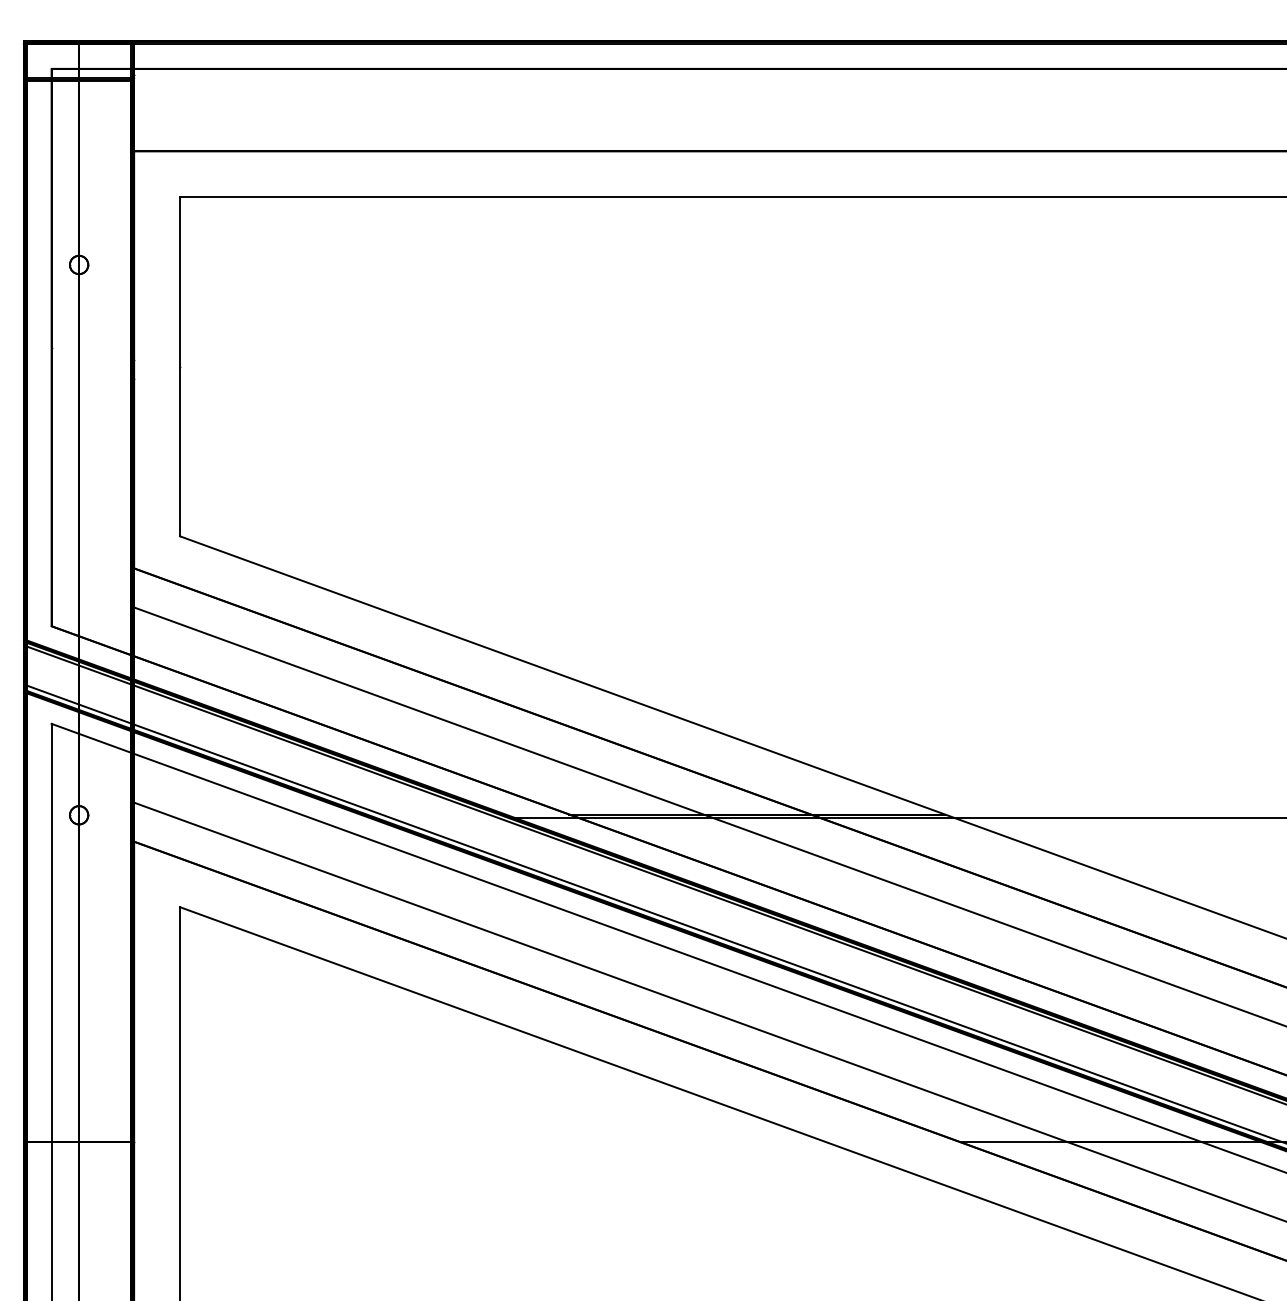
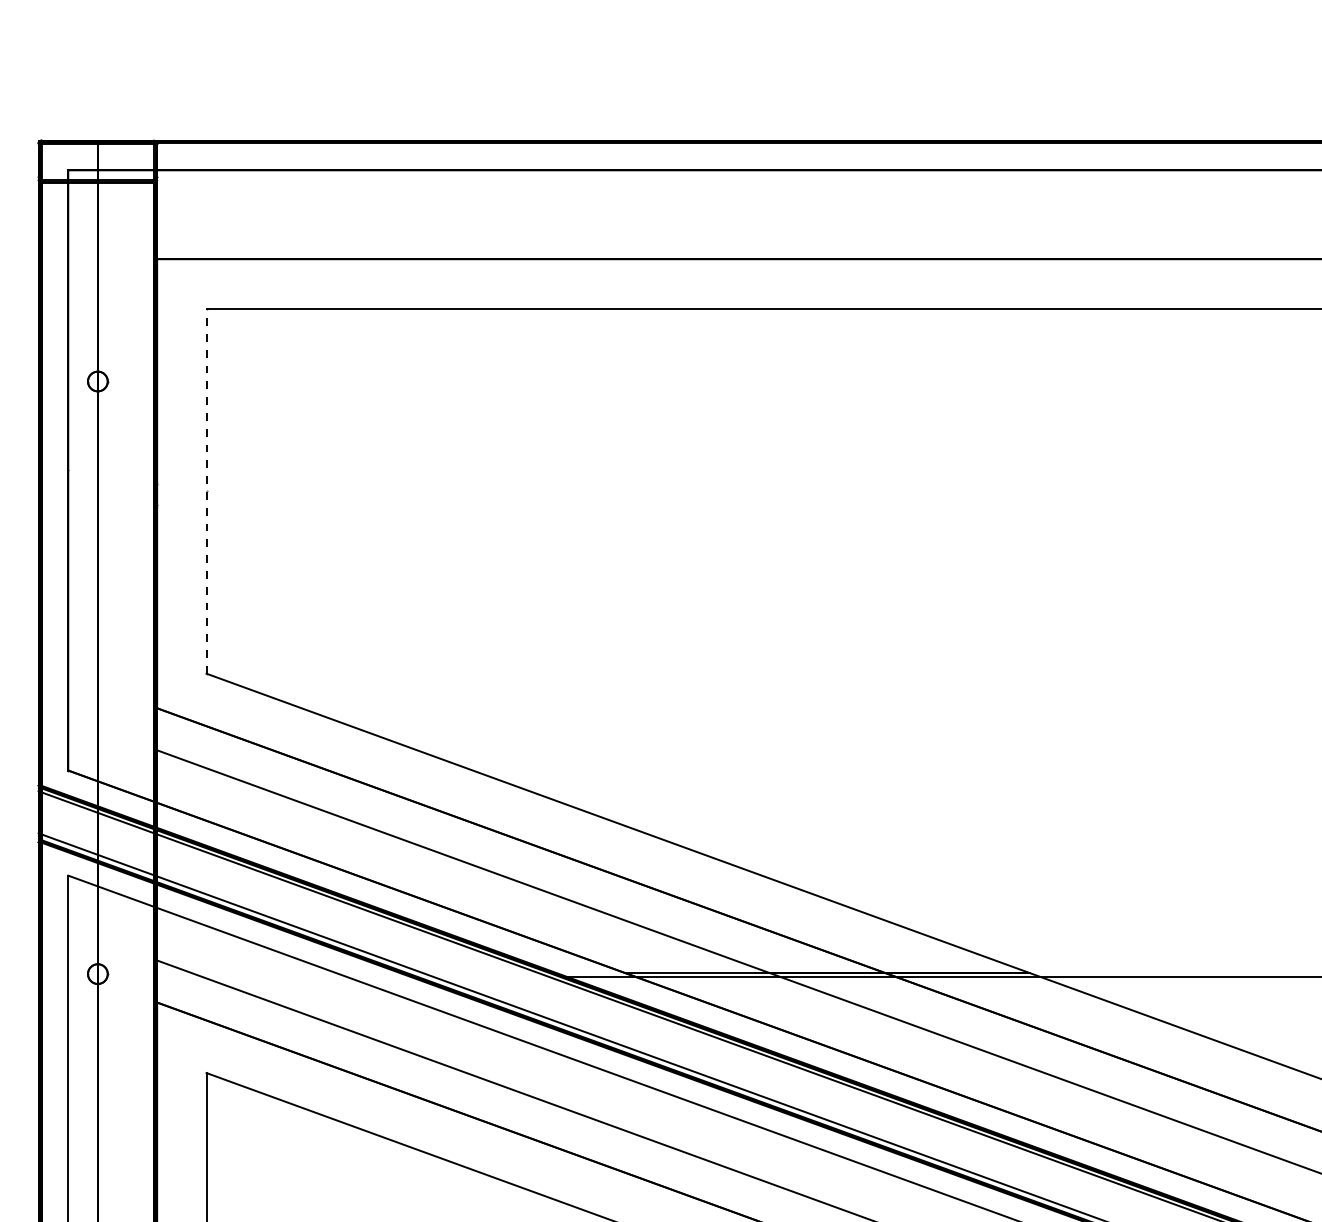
line: (180, 366) -> (207, 490), solid -> dashed

